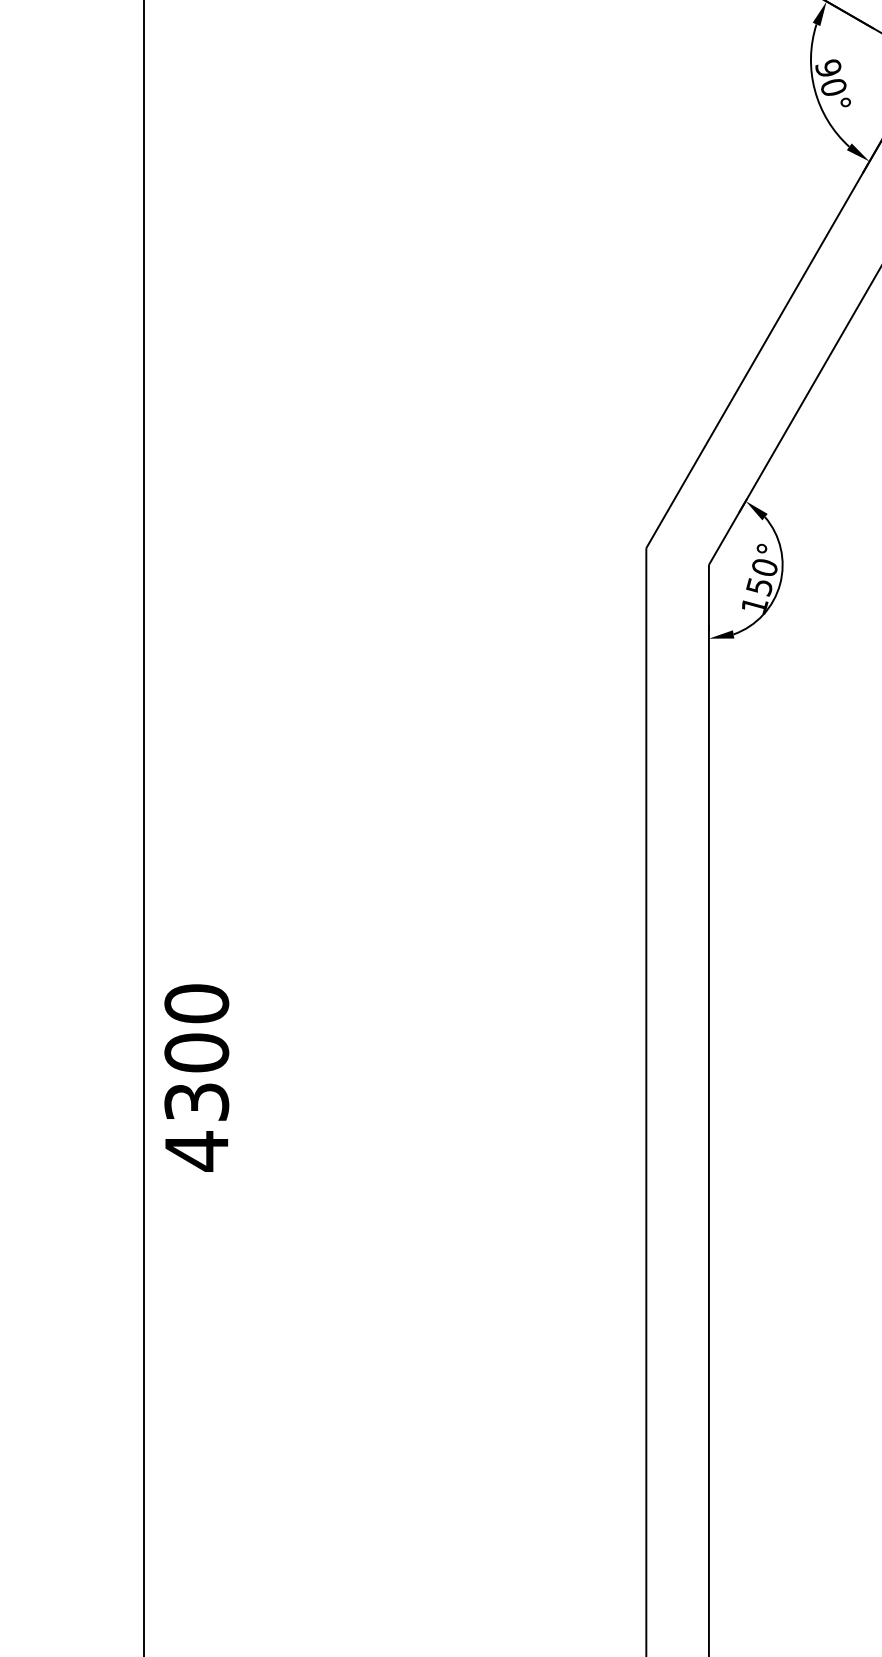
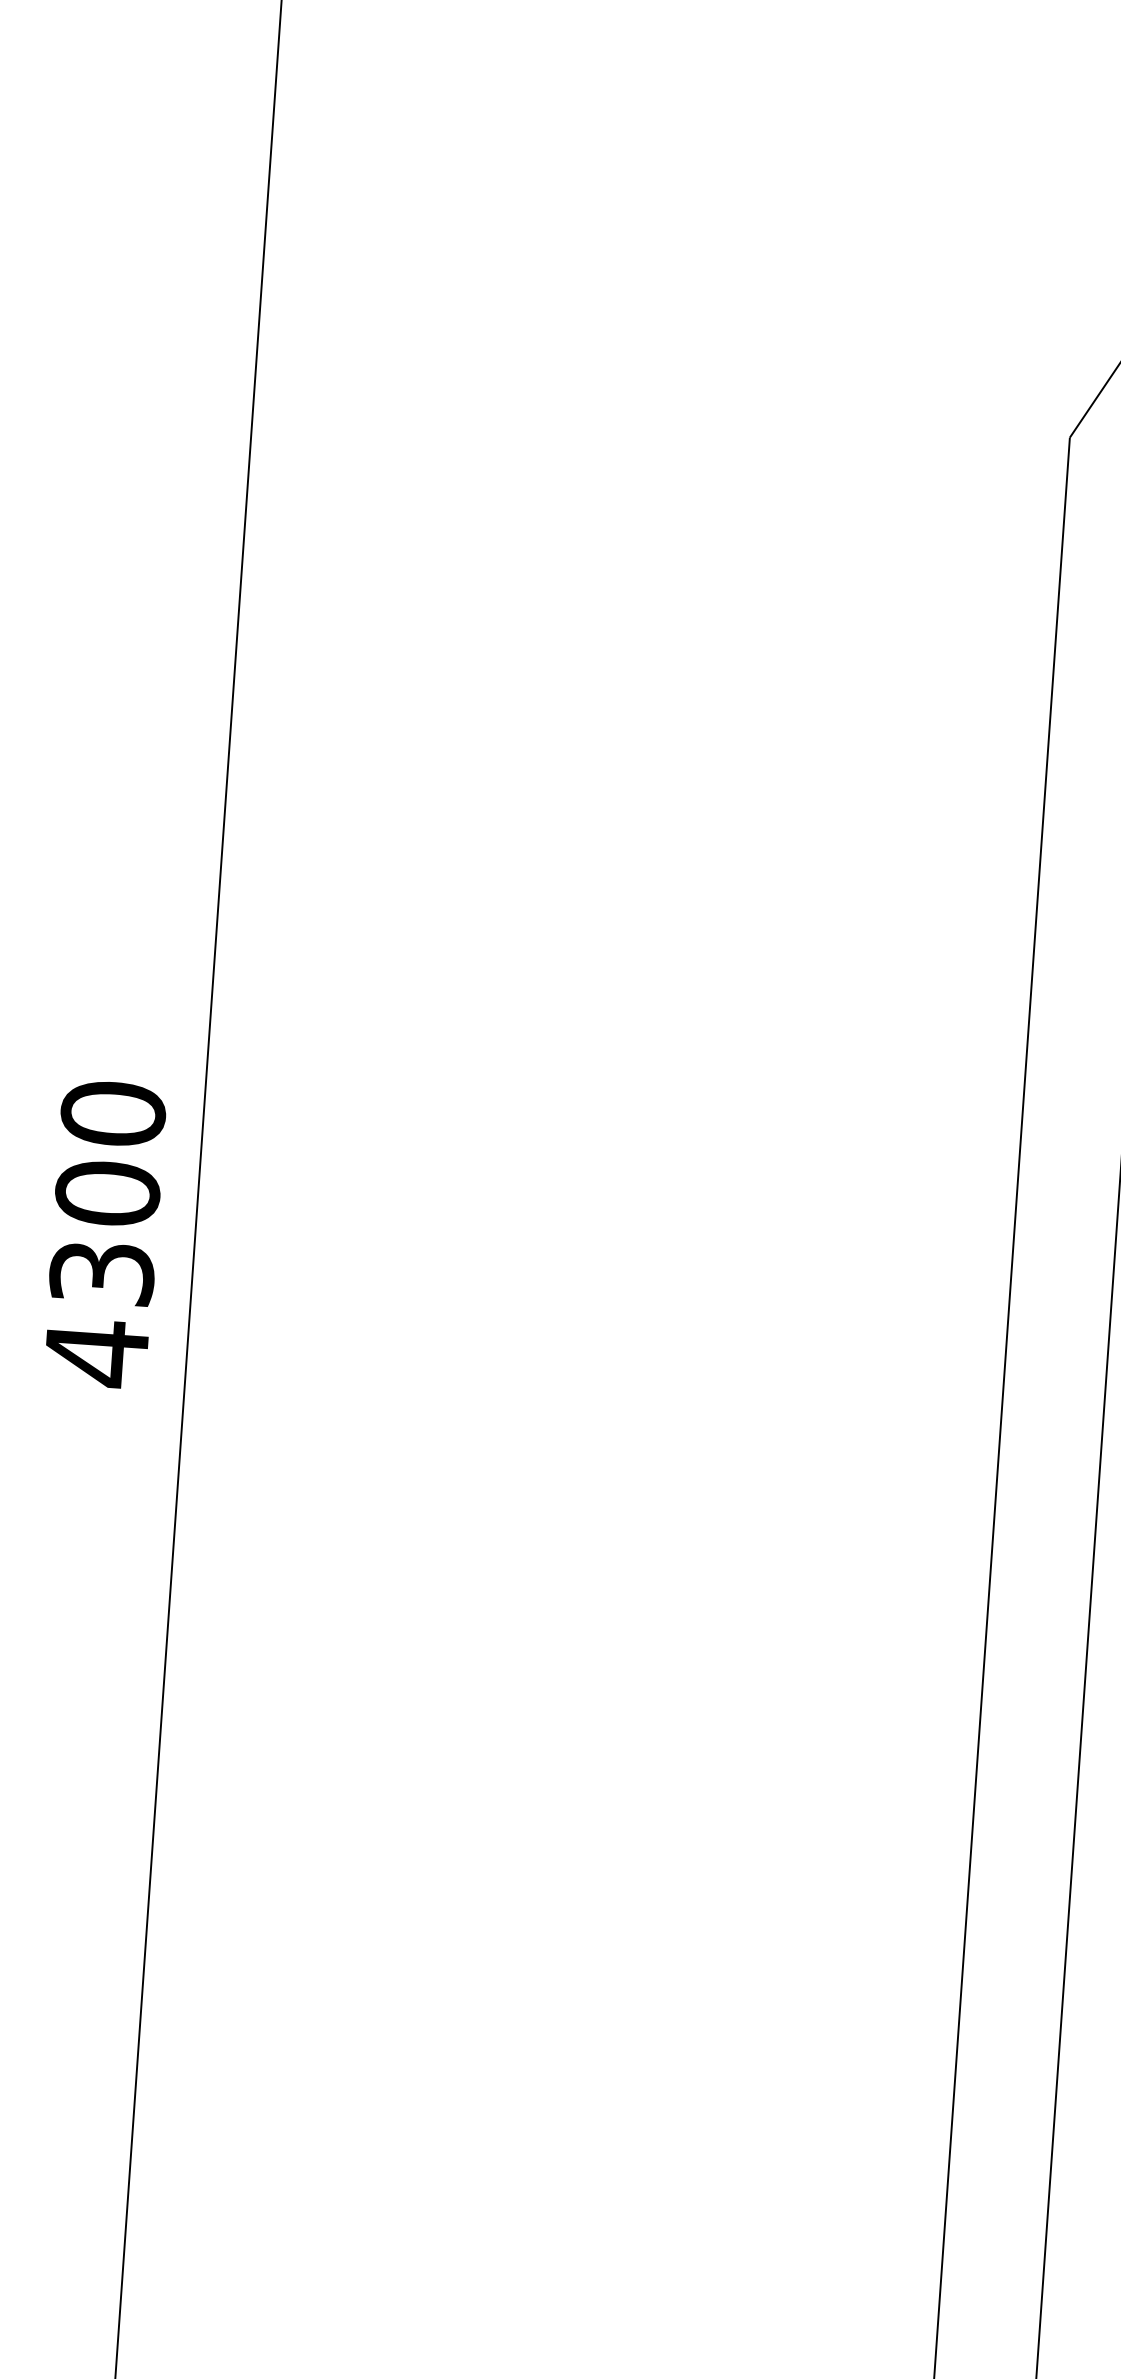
text: (196, 1077) -> (104, 1233), moved

